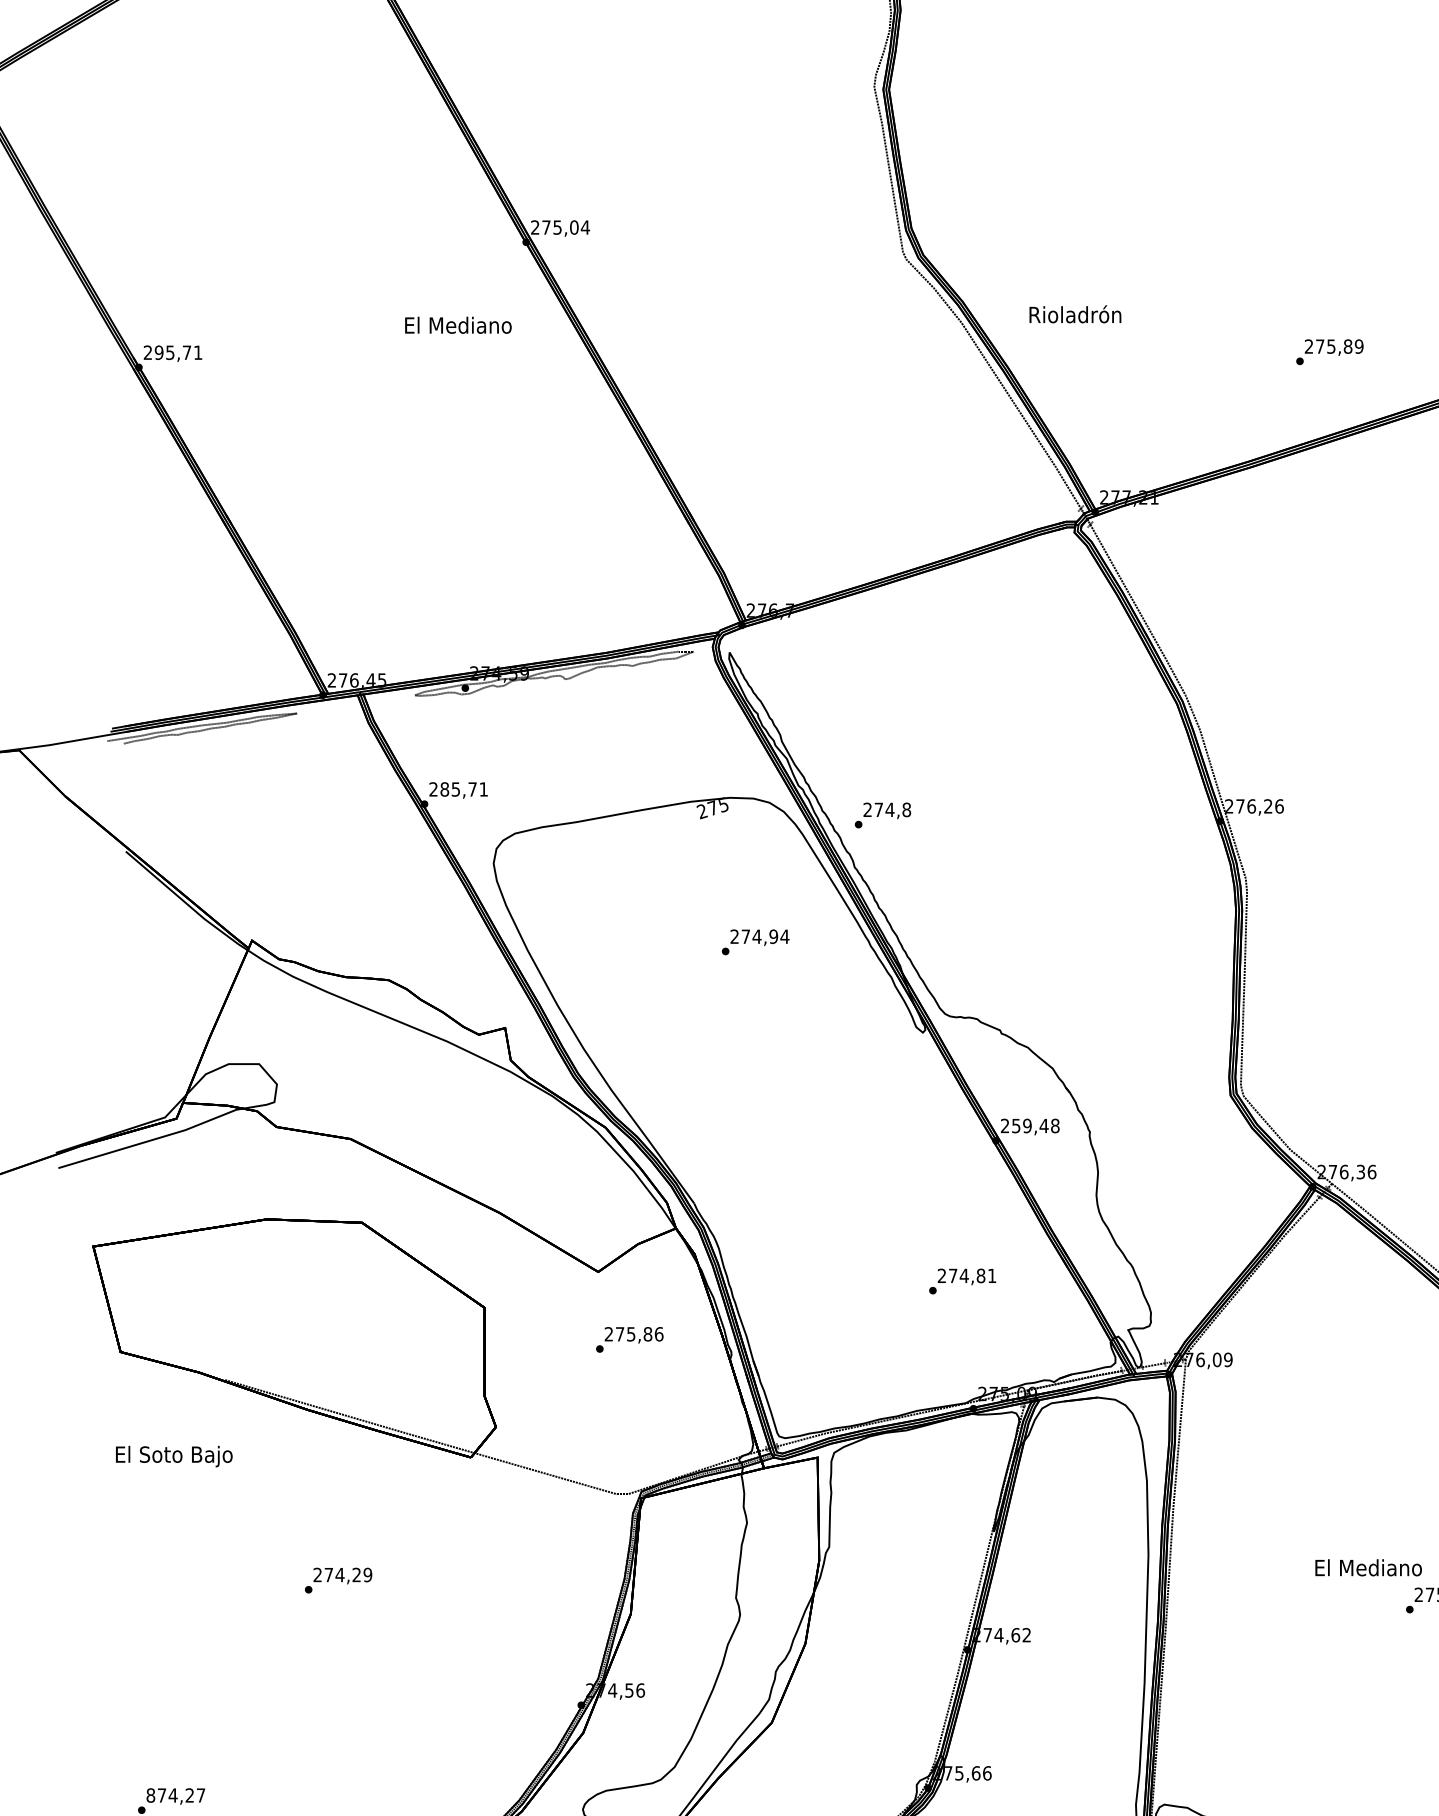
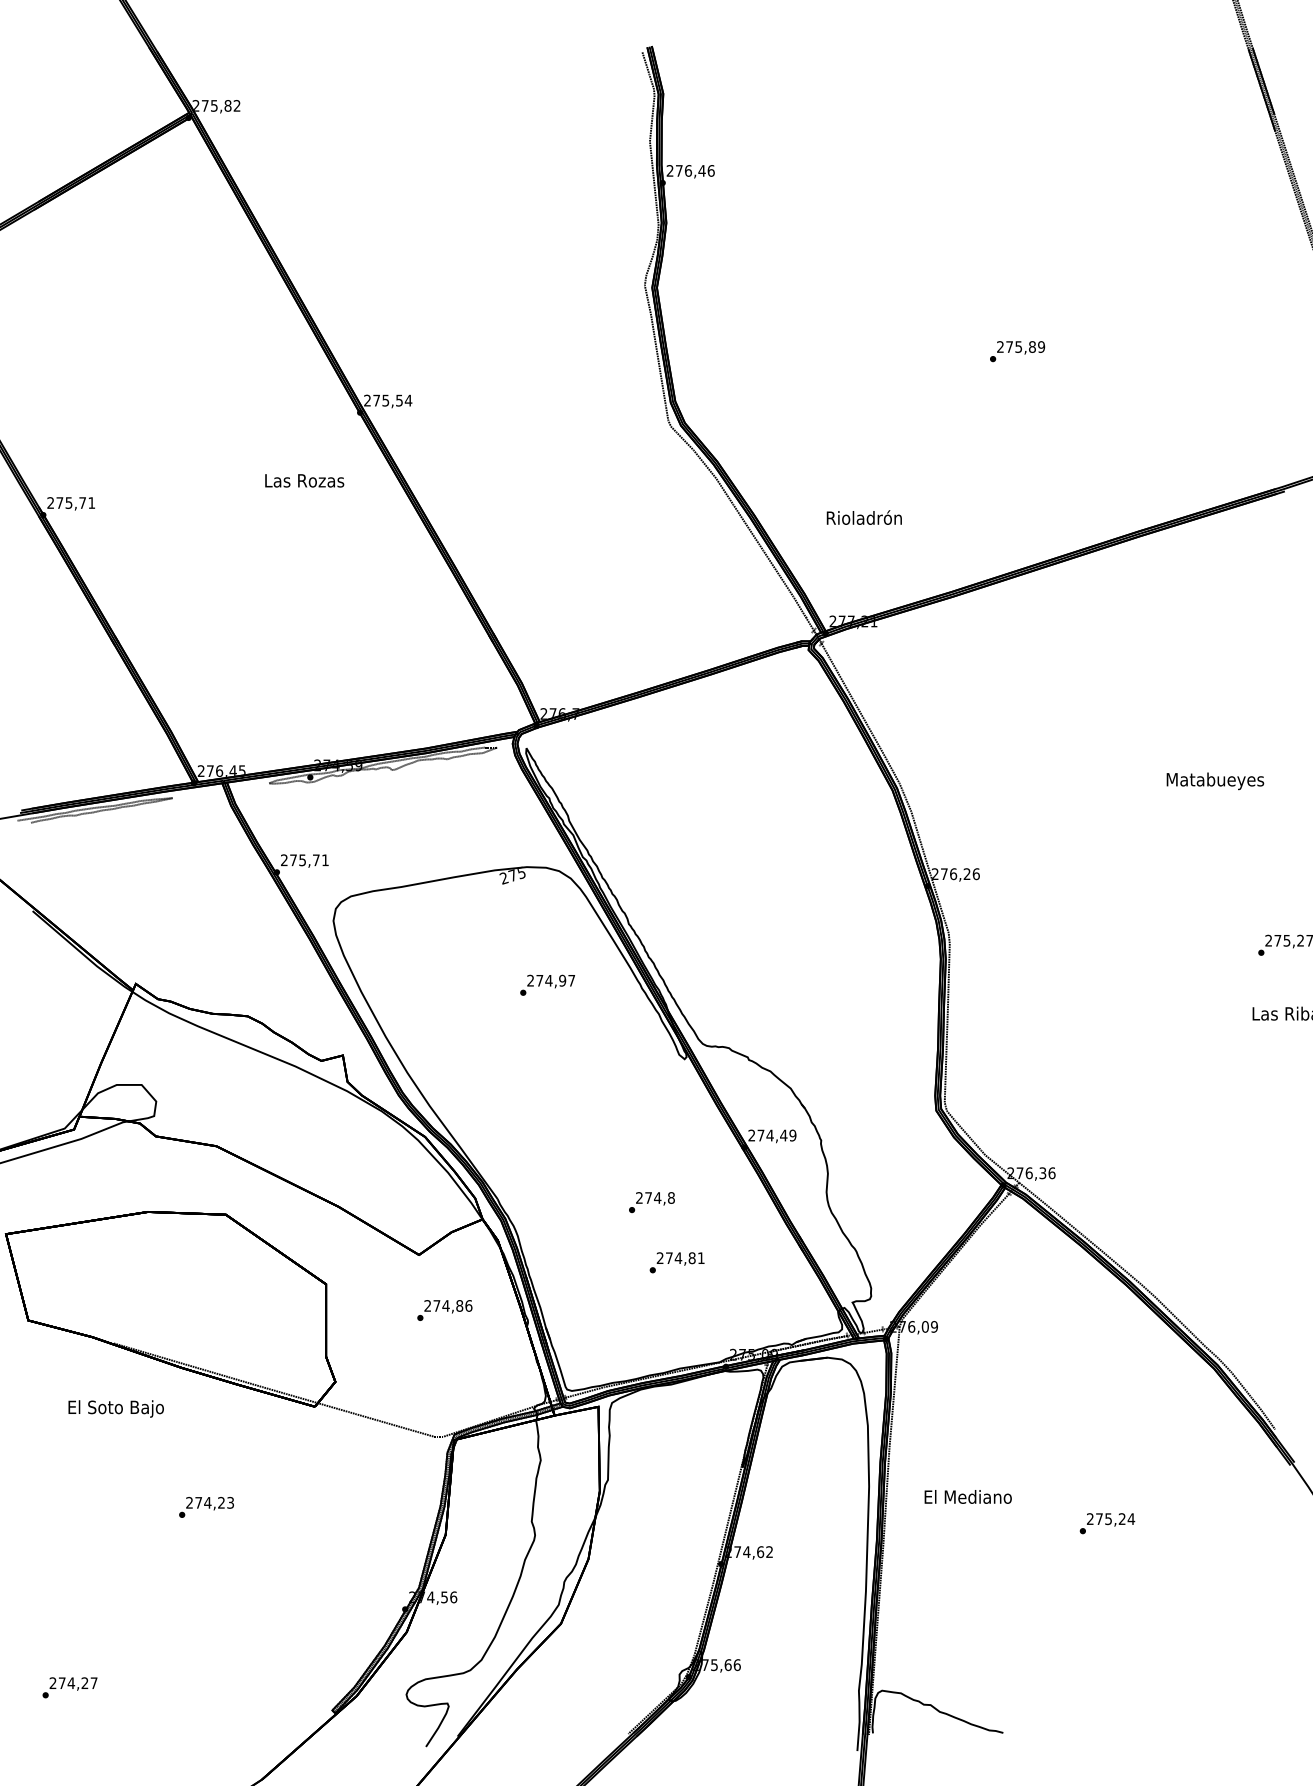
text: (574, 227) -> (399, 400), 275,04 -> 275,54
text: (1074, 314) -> (863, 517), moved
text: (458, 325) -> (304, 480), El Mediano -> Las Rozas
text: (158, 352) -> (59, 502), 295,71 -> 275,71
text: (1329, 352) -> (1017, 351), moved
text: (444, 789) -> (293, 860), 285,71 -> 275,71
text: (882, 815) -> (651, 1202), moved
text: (784, 936) -> (571, 980), 274,94 -> 274,97
text: (1035, 1125) -> (776, 1135), 259,48 -> 274,49
text: (961, 1281) -> (676, 1262), moved
text: (630, 1333) -> (445, 1305), 275,86 -> 274,86
text: (173, 1455) -> (115, 1408), moved
text: (1367, 1567) -> (967, 1496), moved
text: (367, 1574) -> (230, 1502), 274,29 -> 274,23
text: (150, 1795) -> (52, 1683), 874,27 -> 274,27

